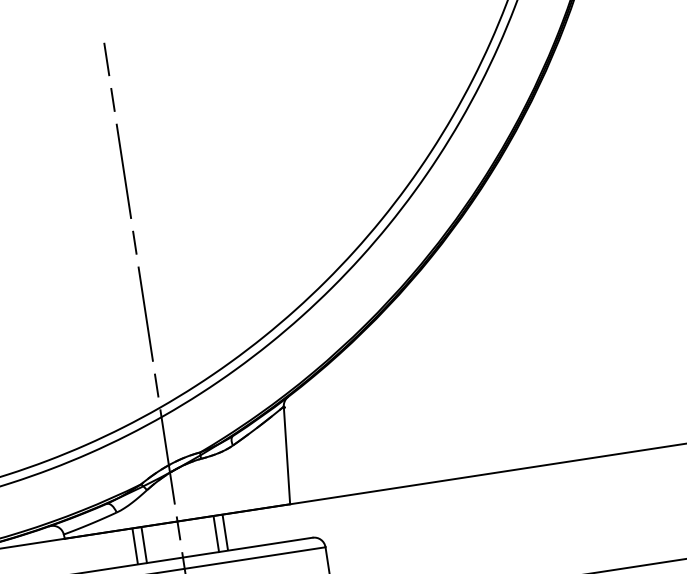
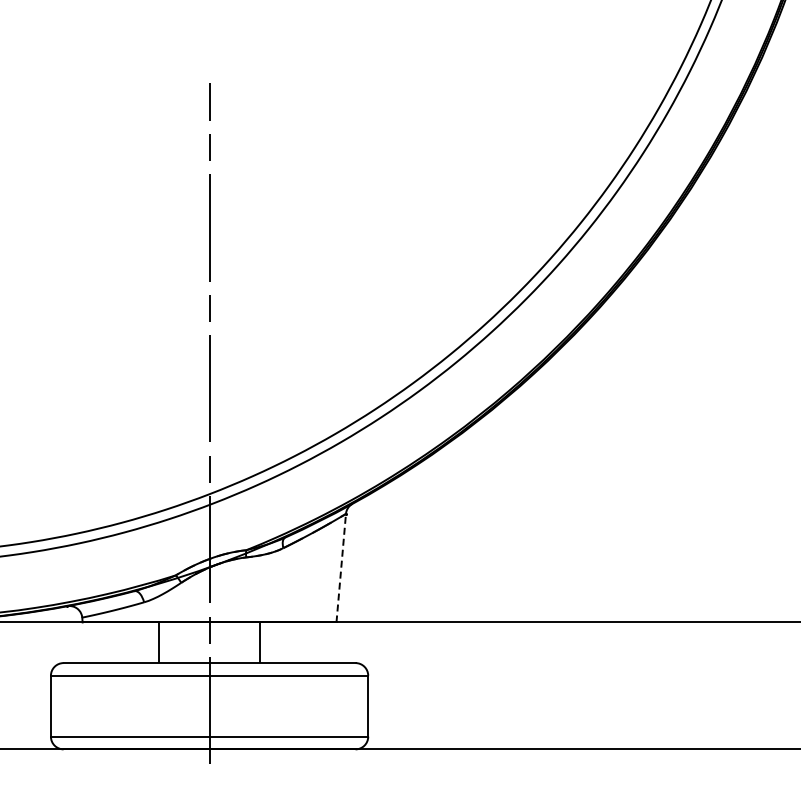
line: (287, 454) -> (341, 567), solid -> dashed
line: (216, 533) -> (250, 642), removed
line: (143, 544) -> (168, 642), removed

